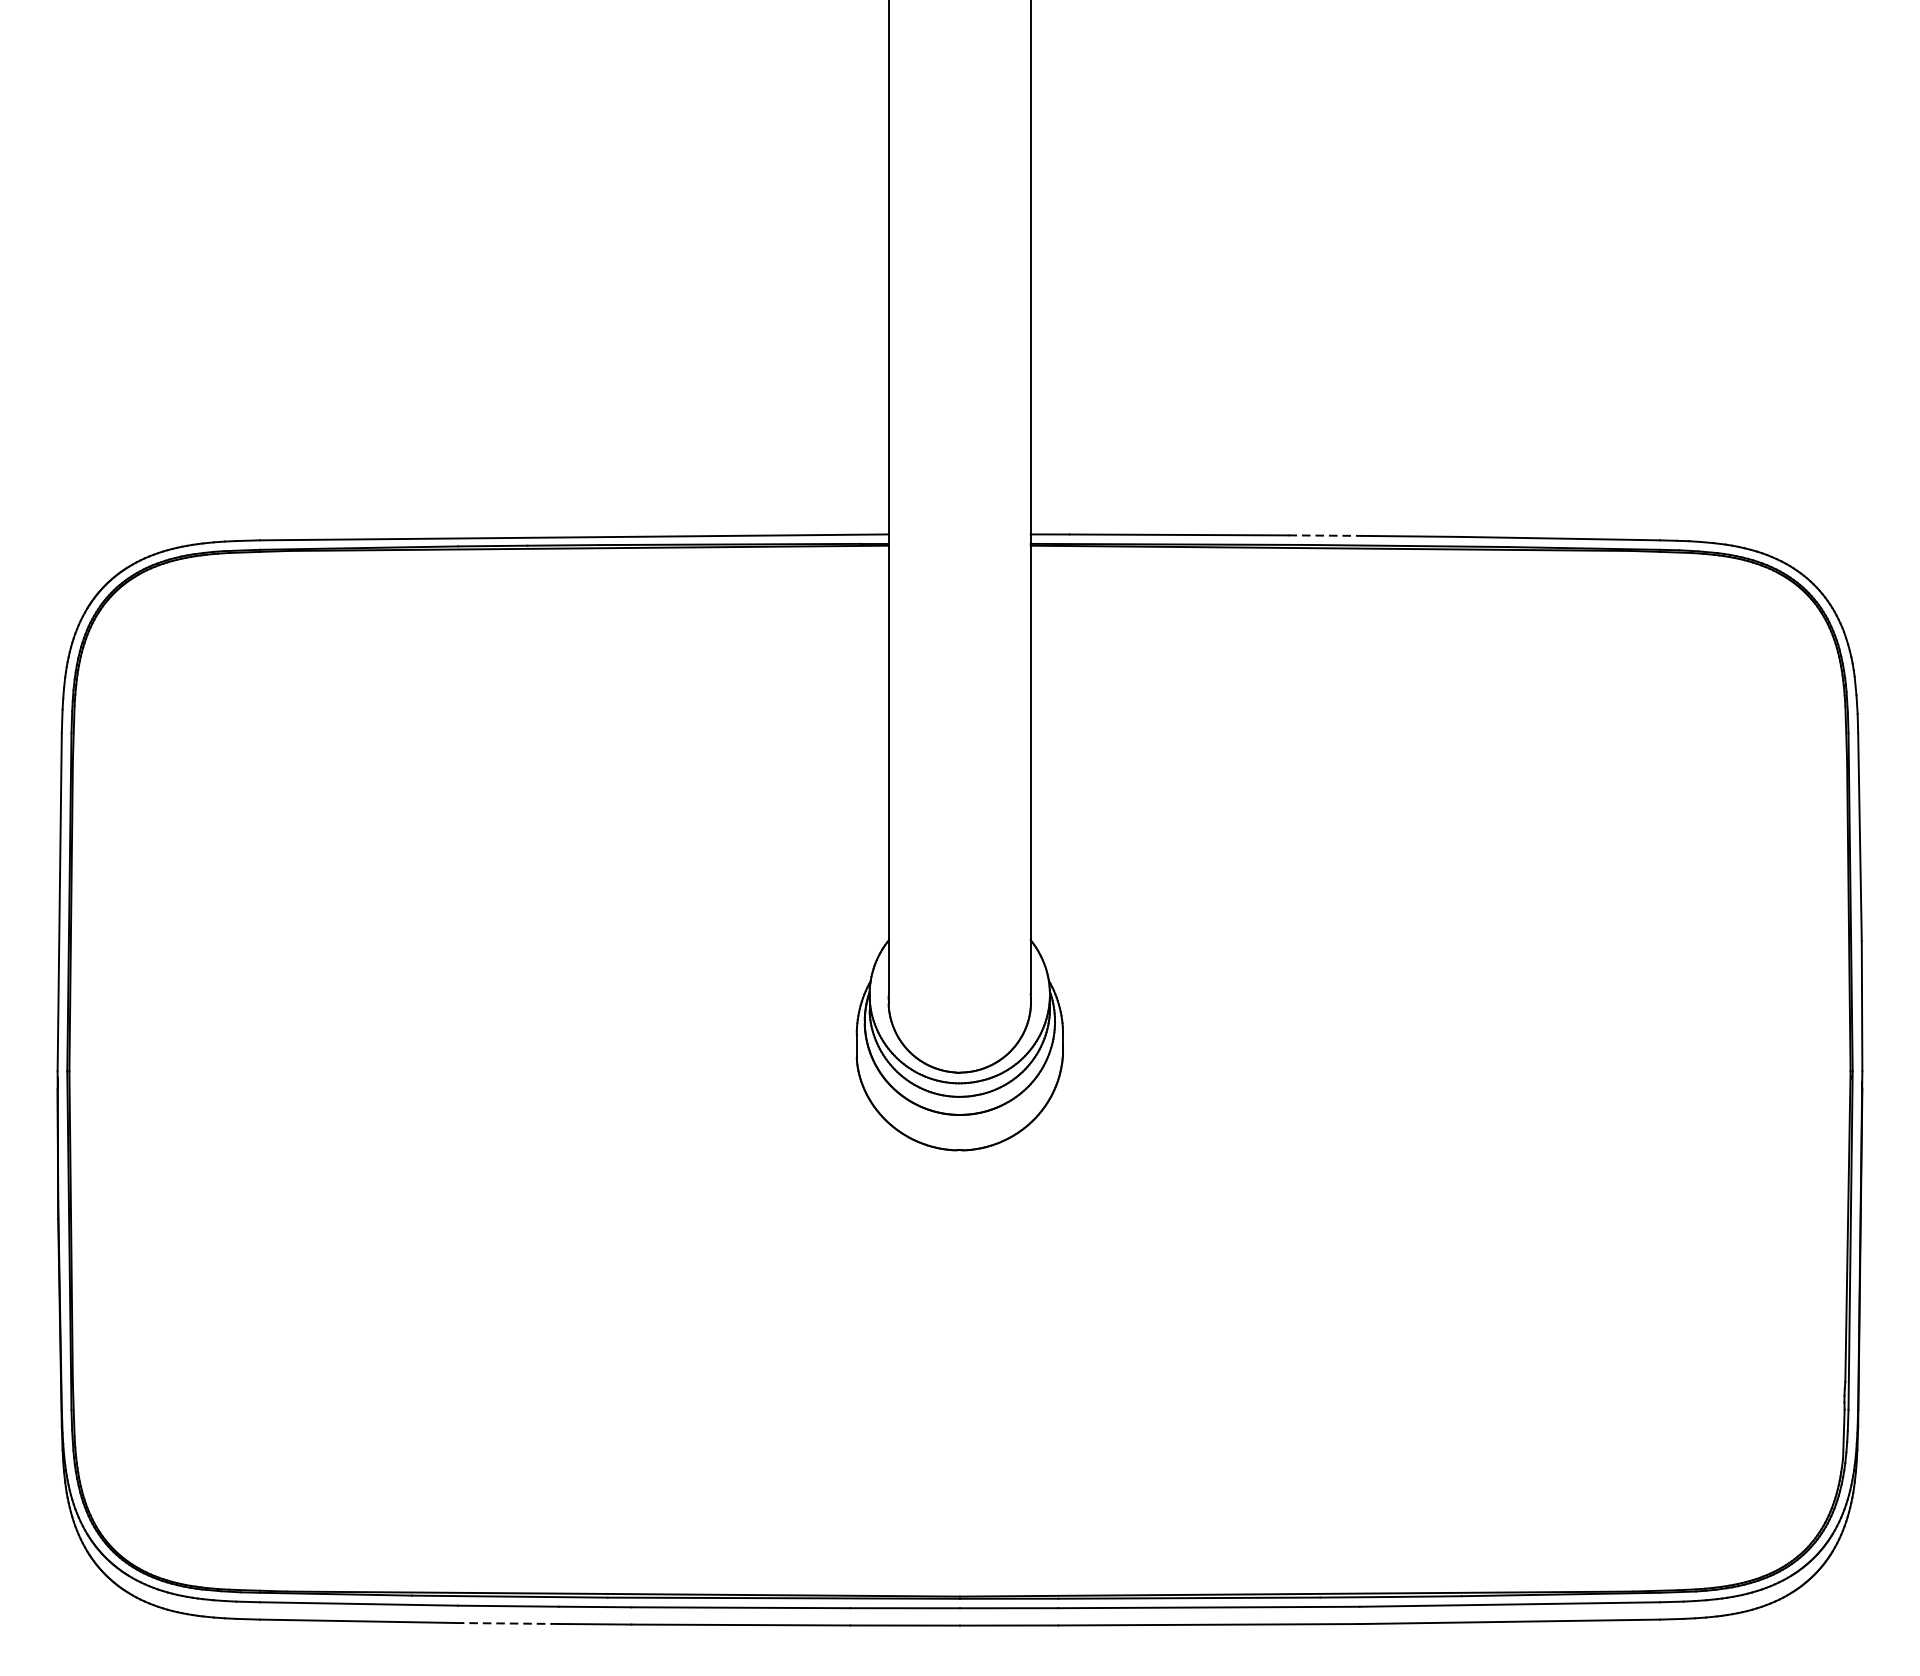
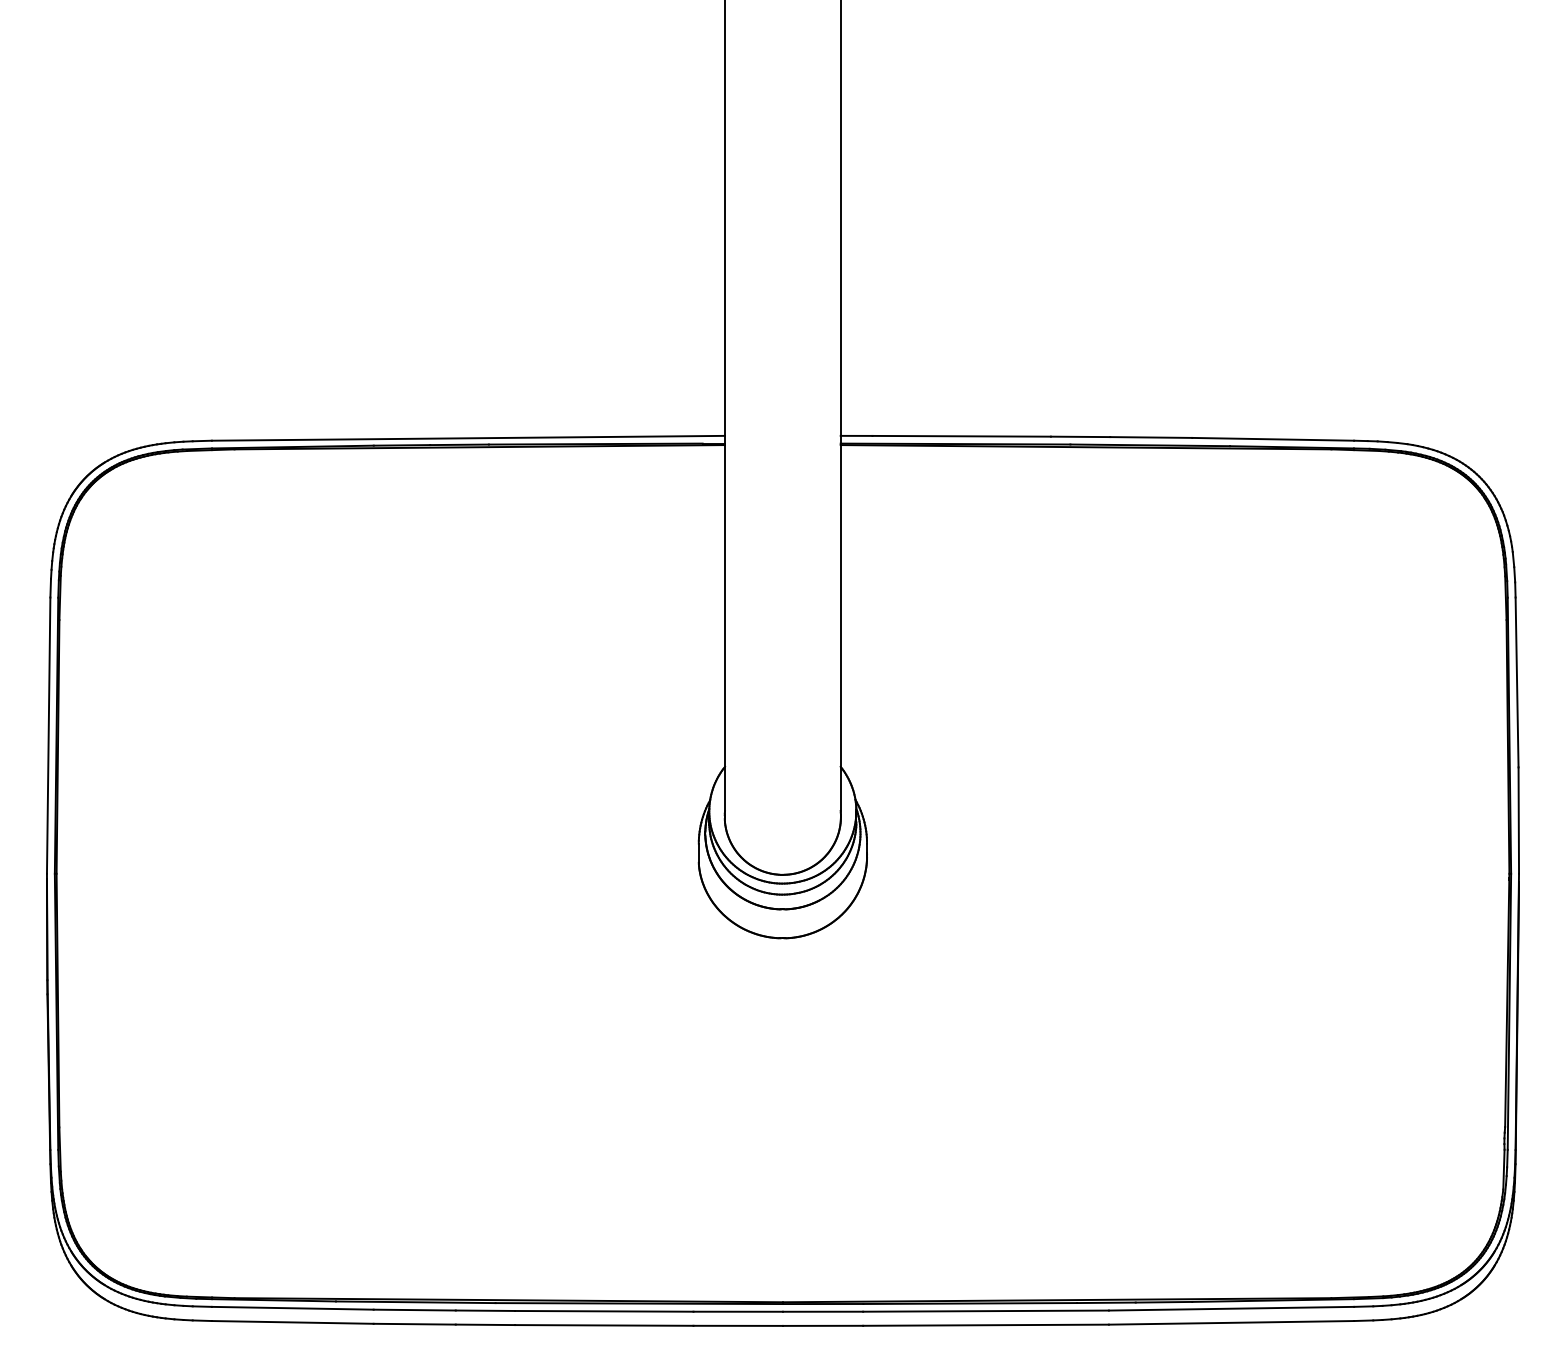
line: (1324, 535) -> (1080, 436), dashed -> solid
line: (508, 1623) -> (414, 1324), dashed -> solid

